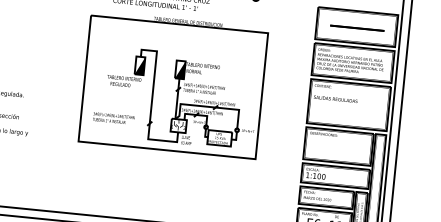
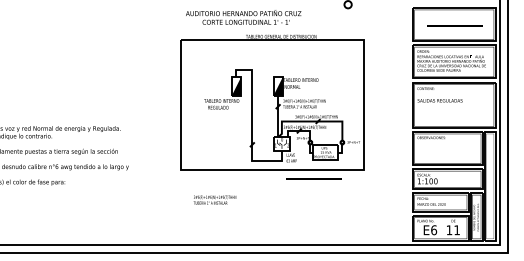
text: (113, 117) -> (214, 199), moved
line: (205, 162) -> (313, 178), added

